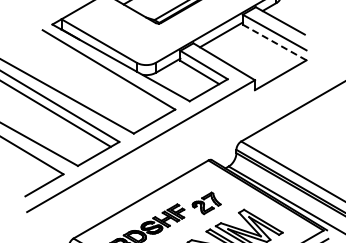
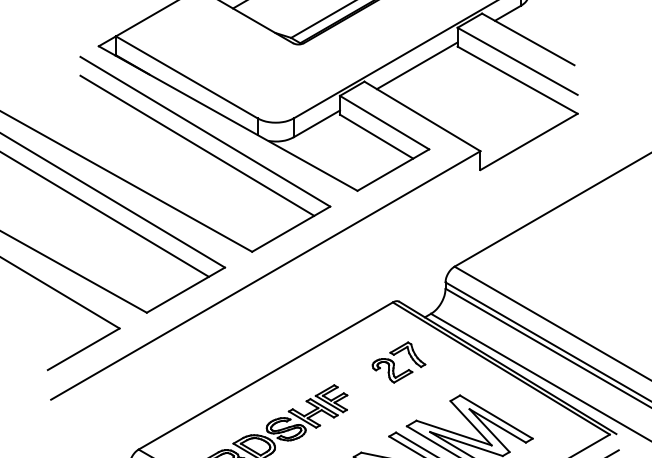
line: (274, 42) -> (517, 80), dashed -> solid
line: (104, 77) -> (196, 146), added
part: (206, 203) -> (398, 362), moved

